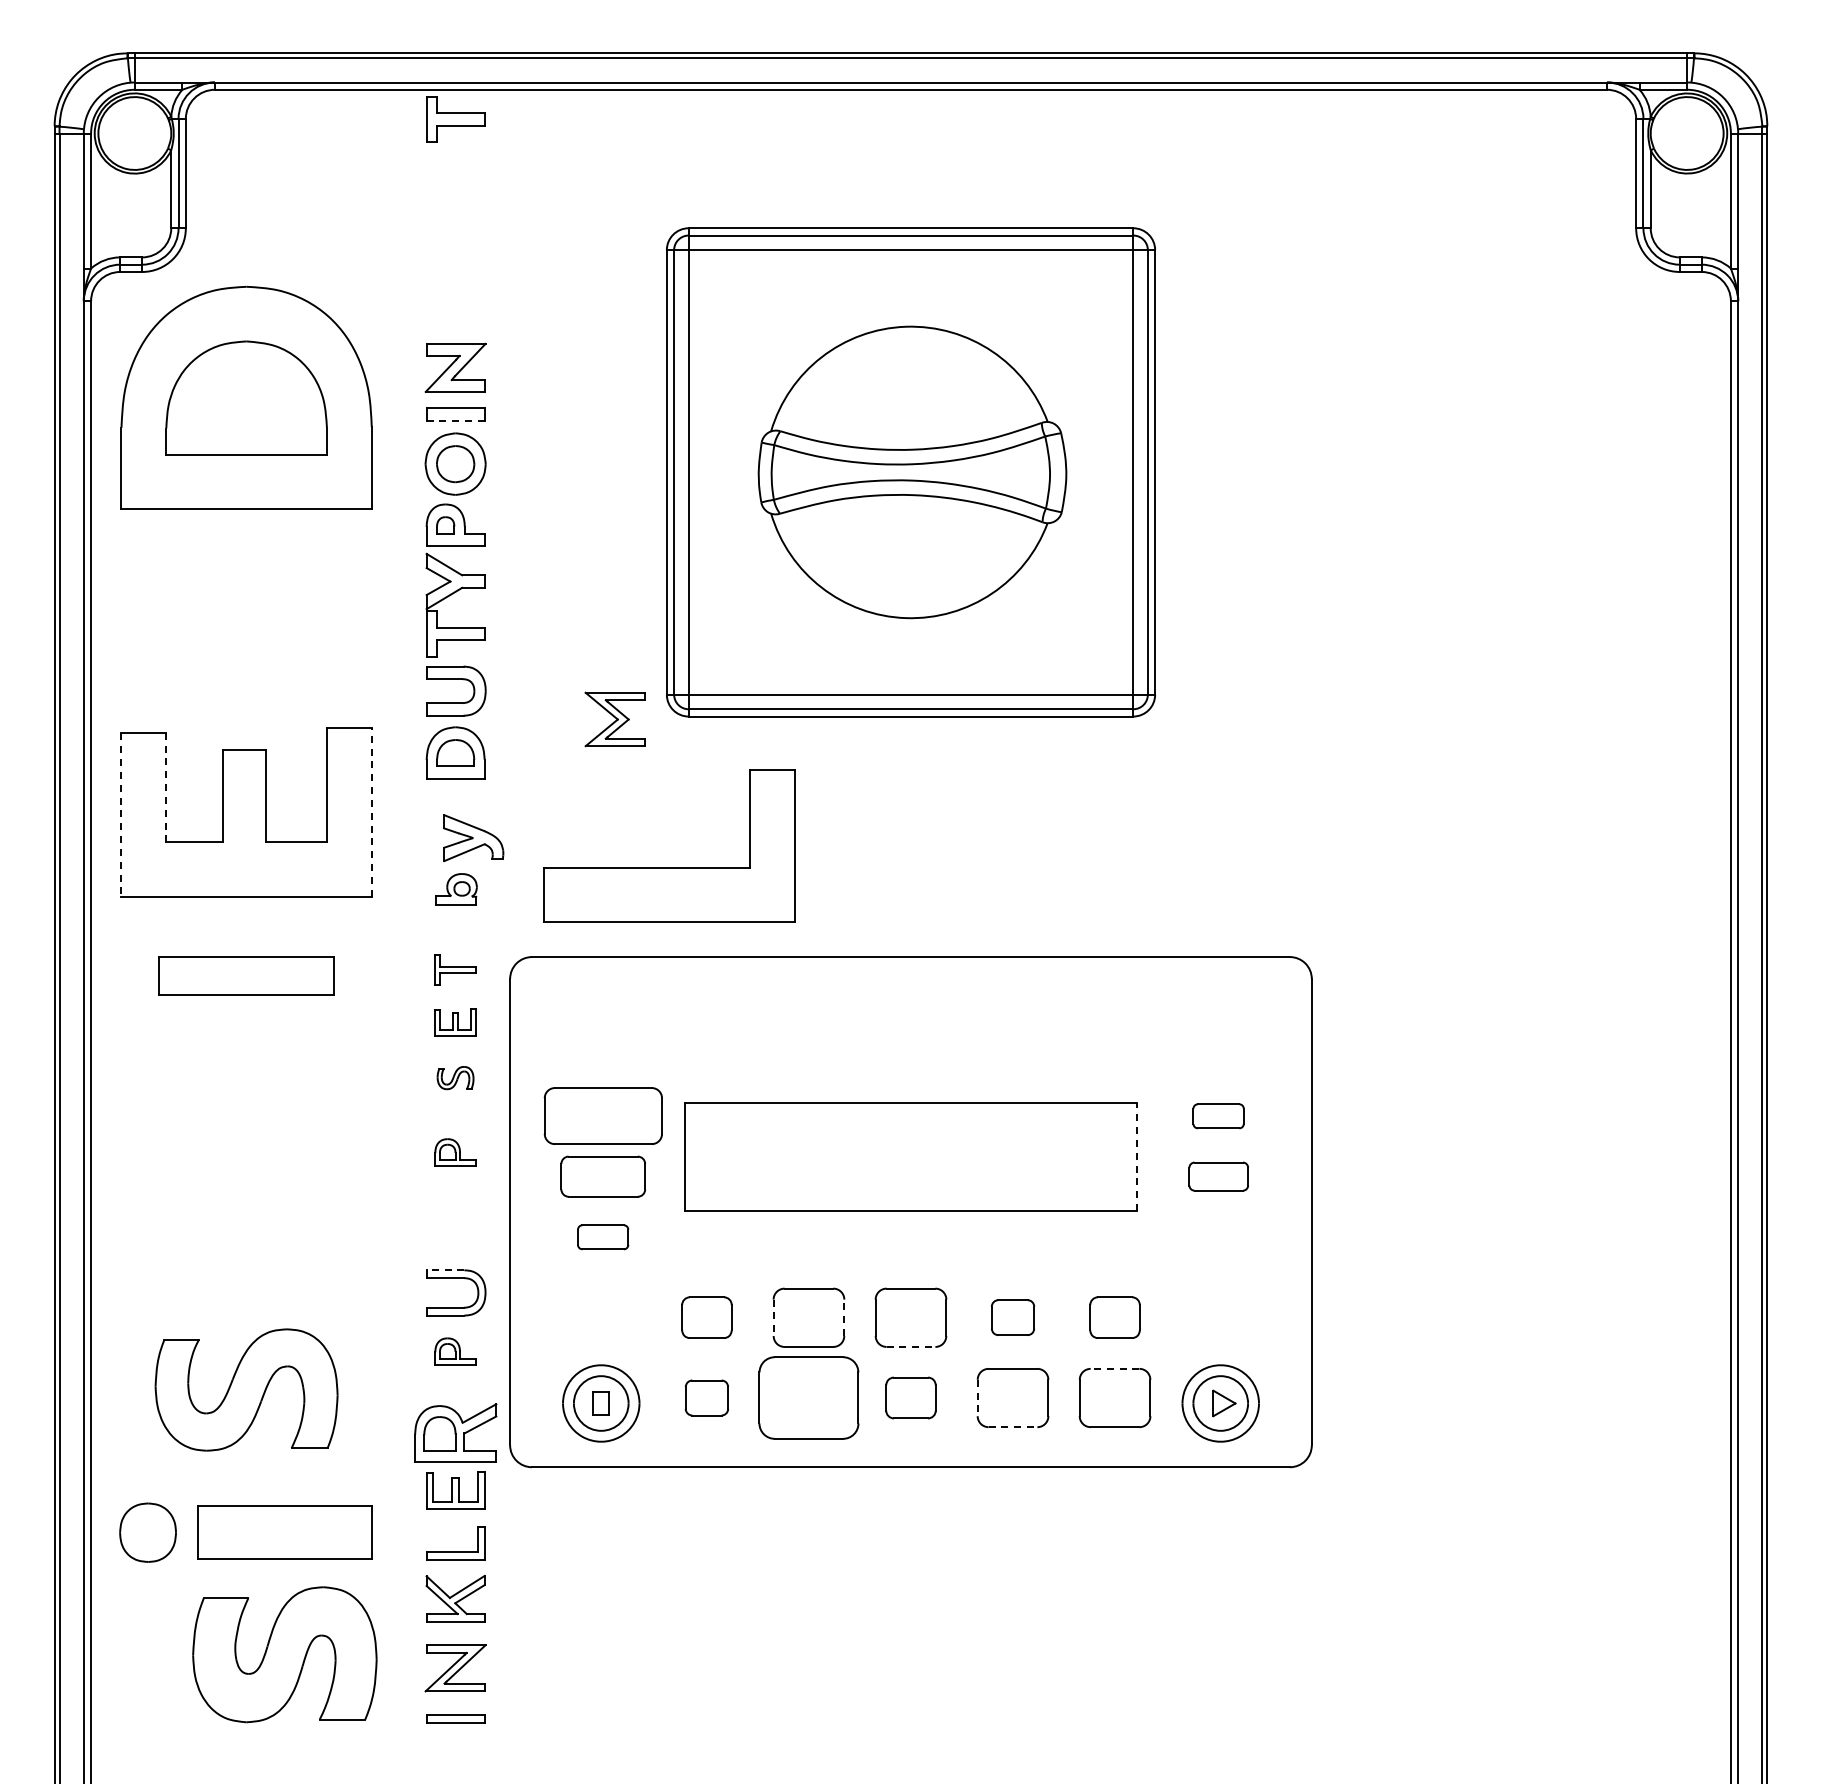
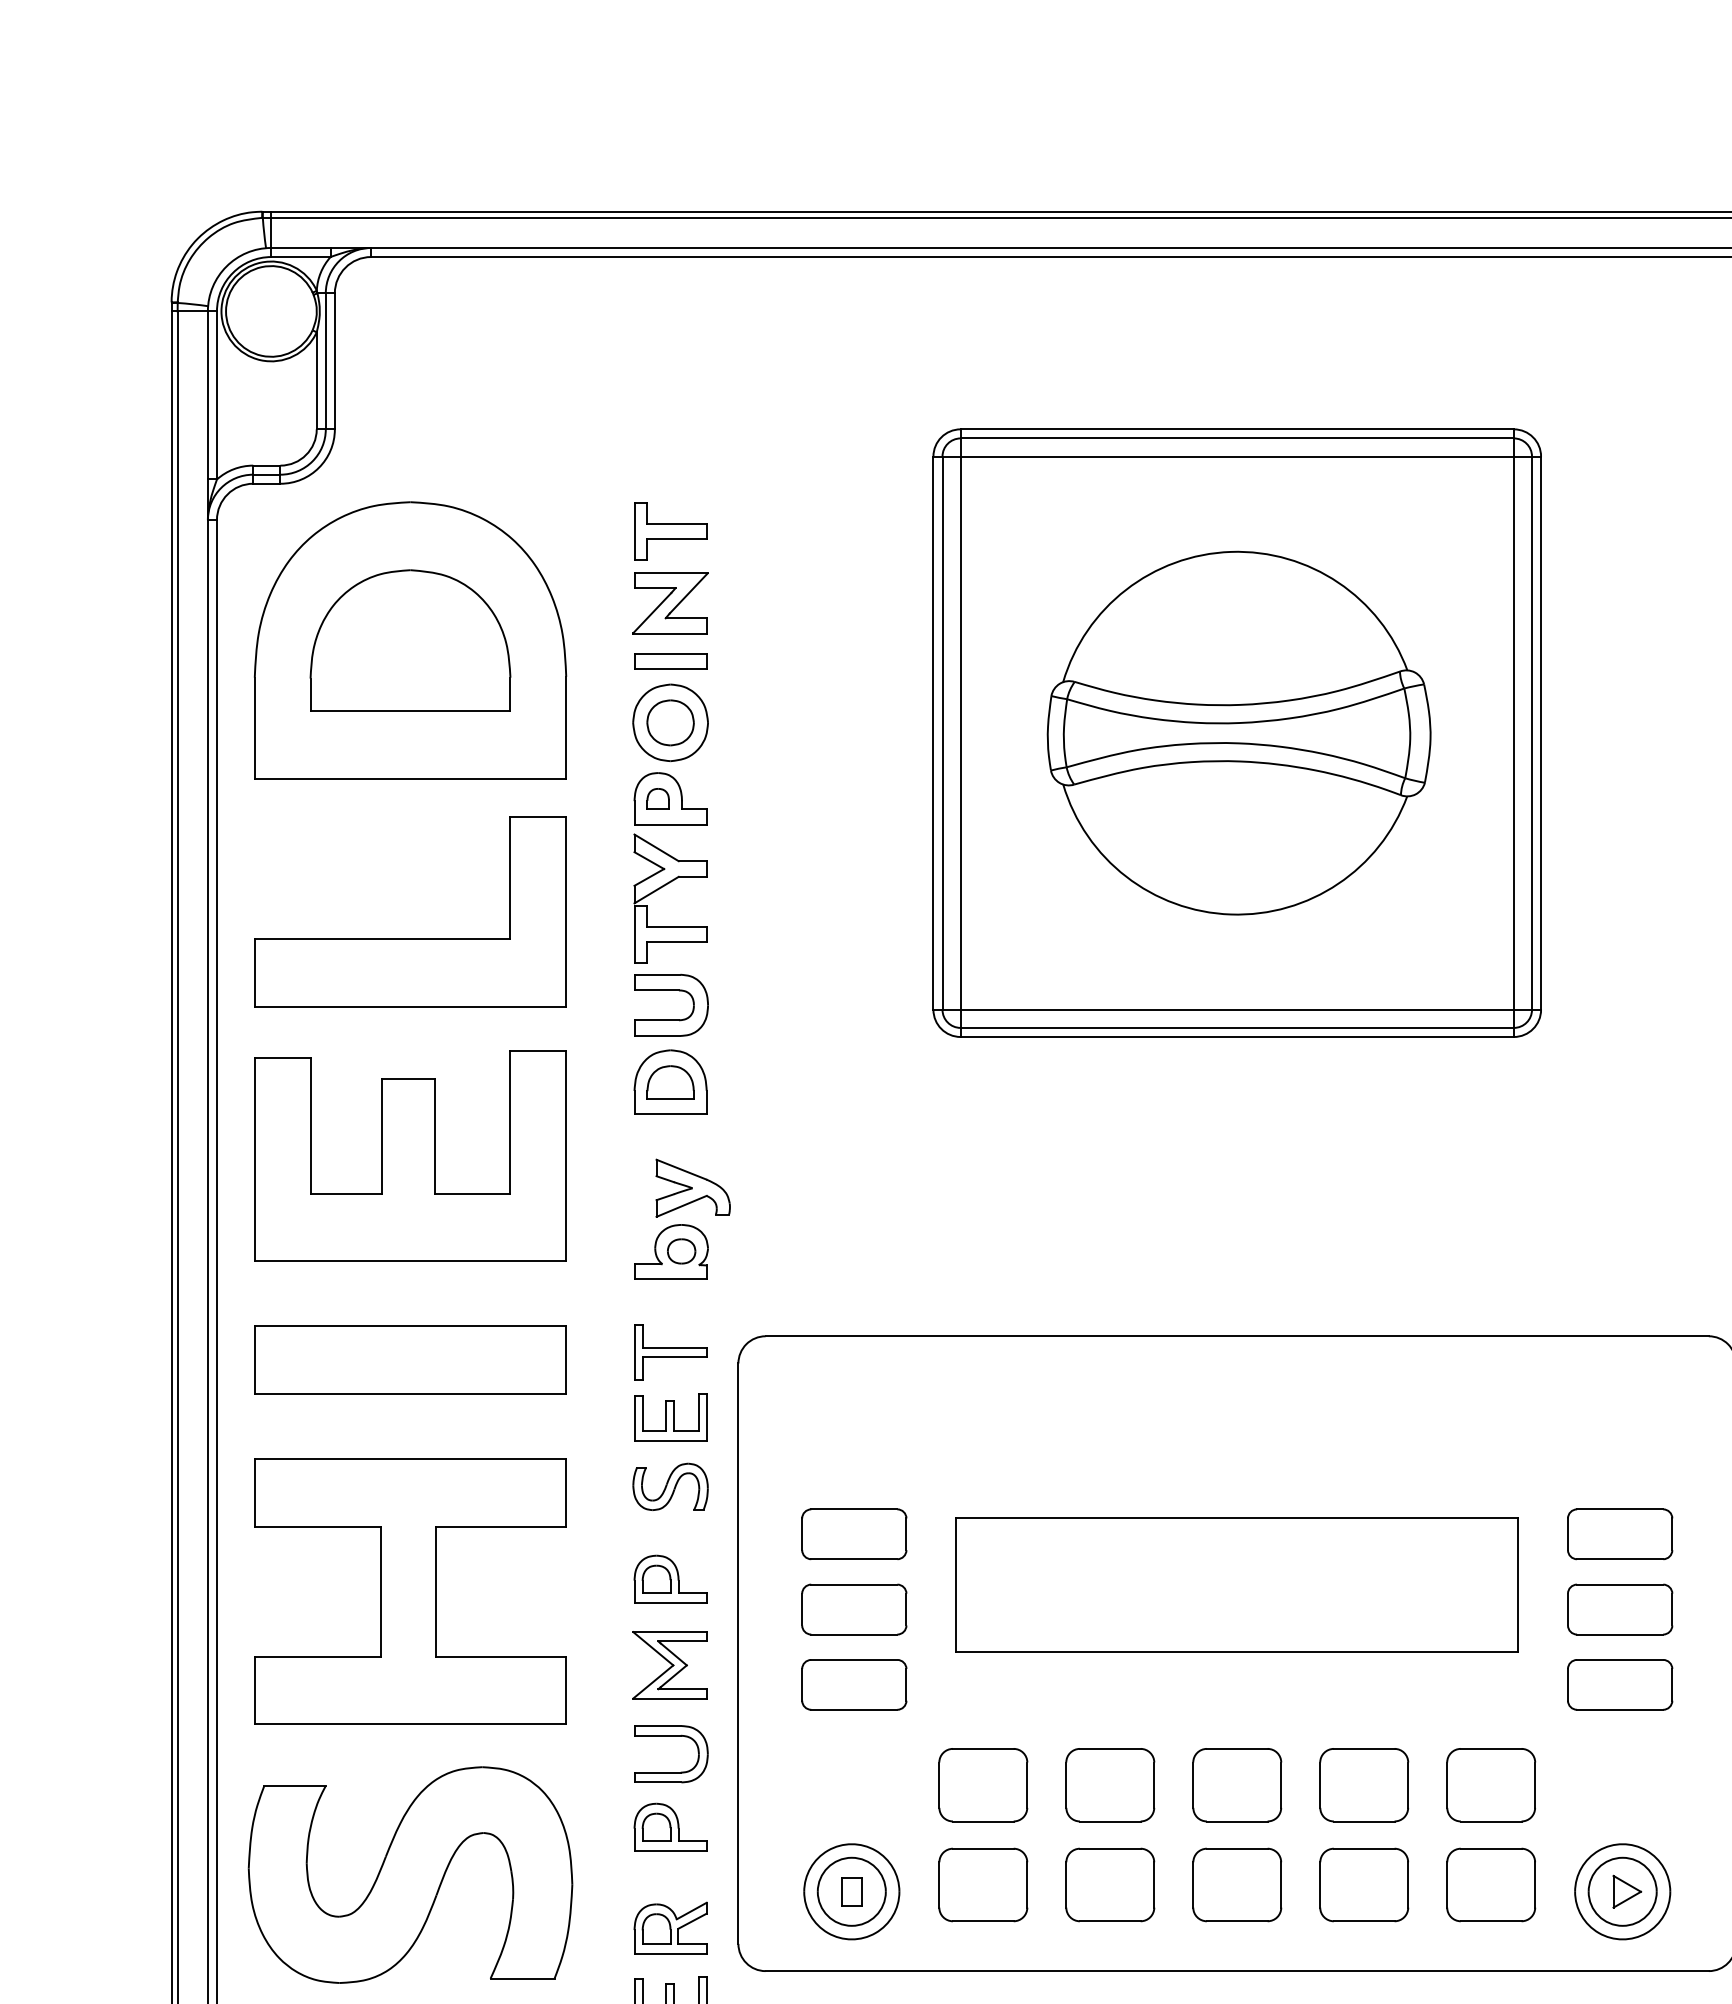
part: (455, 119) -> (670, 531), moved
line: (456, 421) -> (671, 669), dashed -> solid
part: (614, 719) -> (669, 1665), moved
line: (166, 787) -> (310, 1125), dashed -> solid
line: (371, 811) -> (565, 1155), dashed -> solid
line: (121, 815) -> (254, 1160), dashed -> solid
part: (669, 867) -> (410, 938), moved
part: (456, 888) -> (671, 1250), size x1.43
part: (455, 969) -> (670, 1351), size x1.43
part: (246, 975) -> (410, 1359), size x1.43
part: (455, 1022) -> (670, 1417), size x1.43
part: (455, 1077) -> (670, 1486), size x1.67
part: (602, 1116) -> (853, 1534), size x0.71
part: (1218, 1116) -> (1619, 1534), size x1.67
part: (455, 1152) -> (670, 1579), size x1.43
line: (1136, 1156) -> (1517, 1584), dashed -> solid
part: (246, 1162) -> (410, 1591), added
part: (1218, 1176) -> (1619, 1609), size x1.43
part: (602, 1237) -> (853, 1685), size x1.67
part: (1218, 1237) -> (1619, 1685), added
line: (445, 1270) -> (657, 1726), dashed -> solid
part: (706, 1317) -> (982, 1784), size x1.43
line: (844, 1317) -> (1154, 1784), dashed -> solid
part: (1012, 1317) -> (1363, 1784), size x1.67
part: (1114, 1317) -> (1490, 1784), size x1.43
line: (773, 1318) -> (1066, 1786), dashed -> solid
line: (911, 1347) -> (1237, 1822), dashed -> solid
part: (455, 1351) -> (670, 1827), size x1.43
line: (1114, 1368) -> (1490, 1848), dashed -> solid
part: (246, 1389) -> (410, 1874), size x1.43
part: (706, 1397) -> (982, 1884), size x1.67
part: (808, 1397) -> (1109, 1884), size x0.71
part: (910, 1397) -> (1236, 1884), size x1.43
line: (977, 1398) -> (1320, 1885), dashed -> solid
line: (1013, 1427) -> (1364, 1921), dashed -> solid
part: (455, 1432) -> (670, 1927), size x0.71

